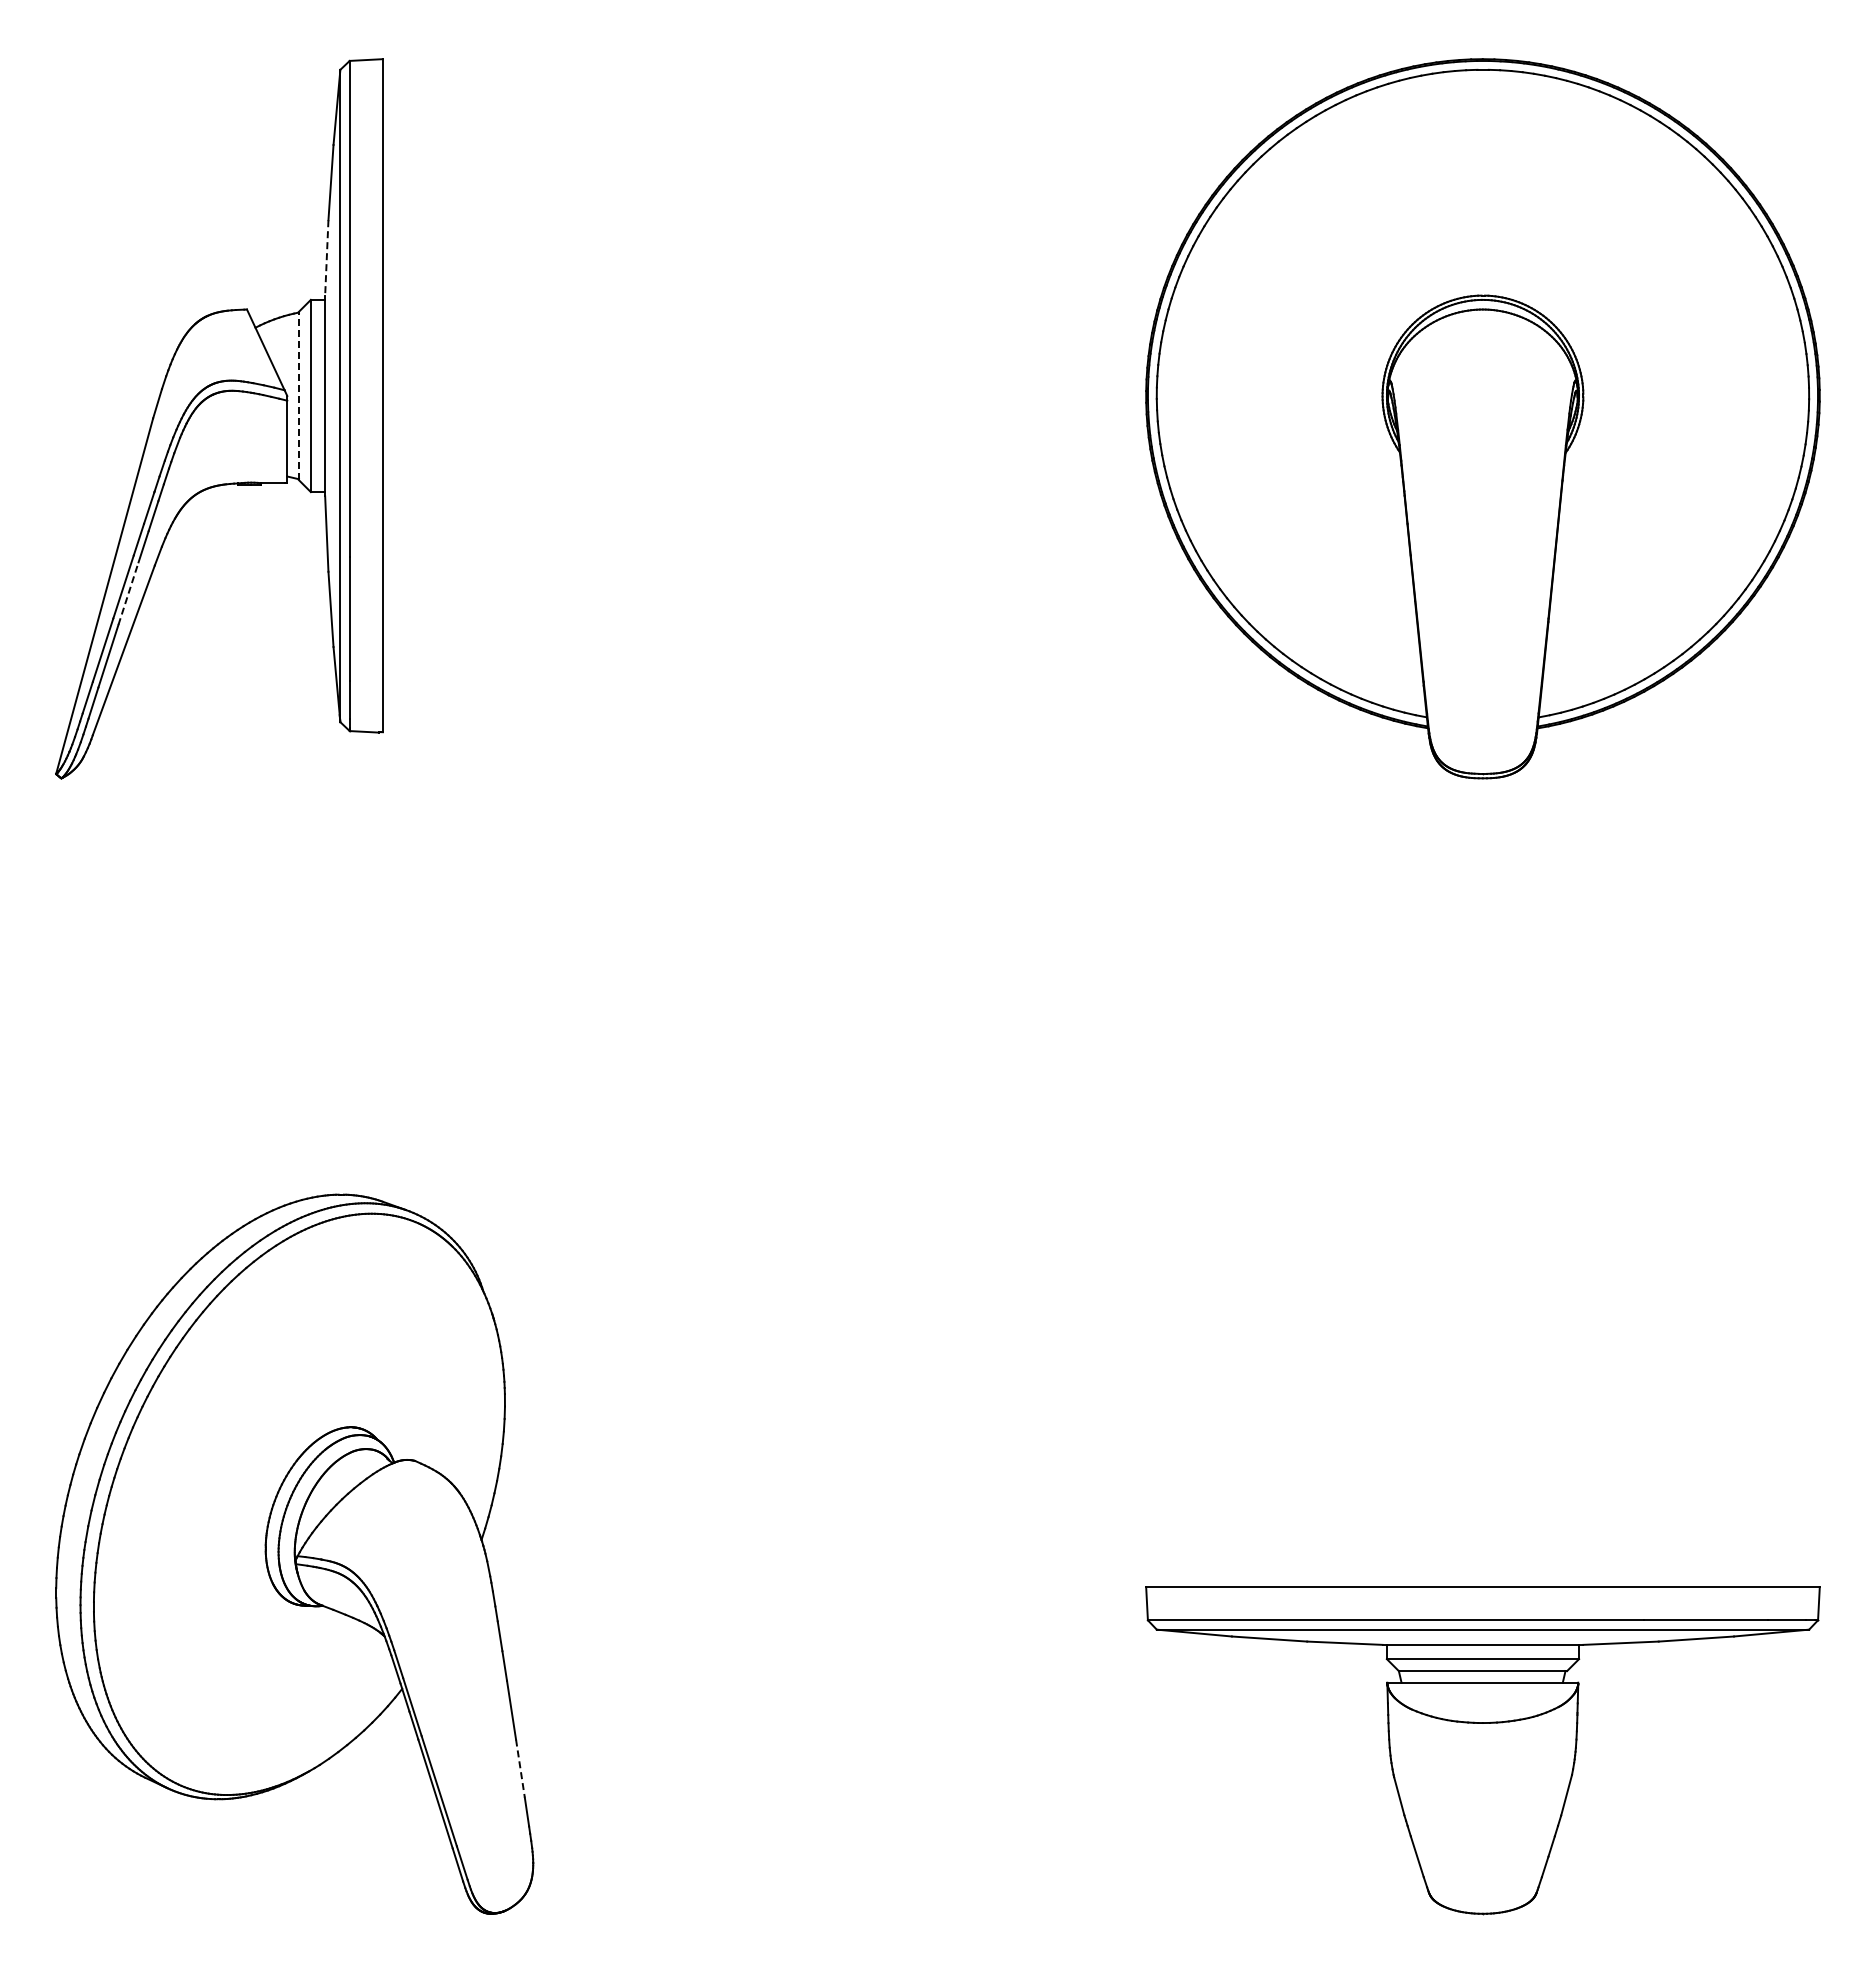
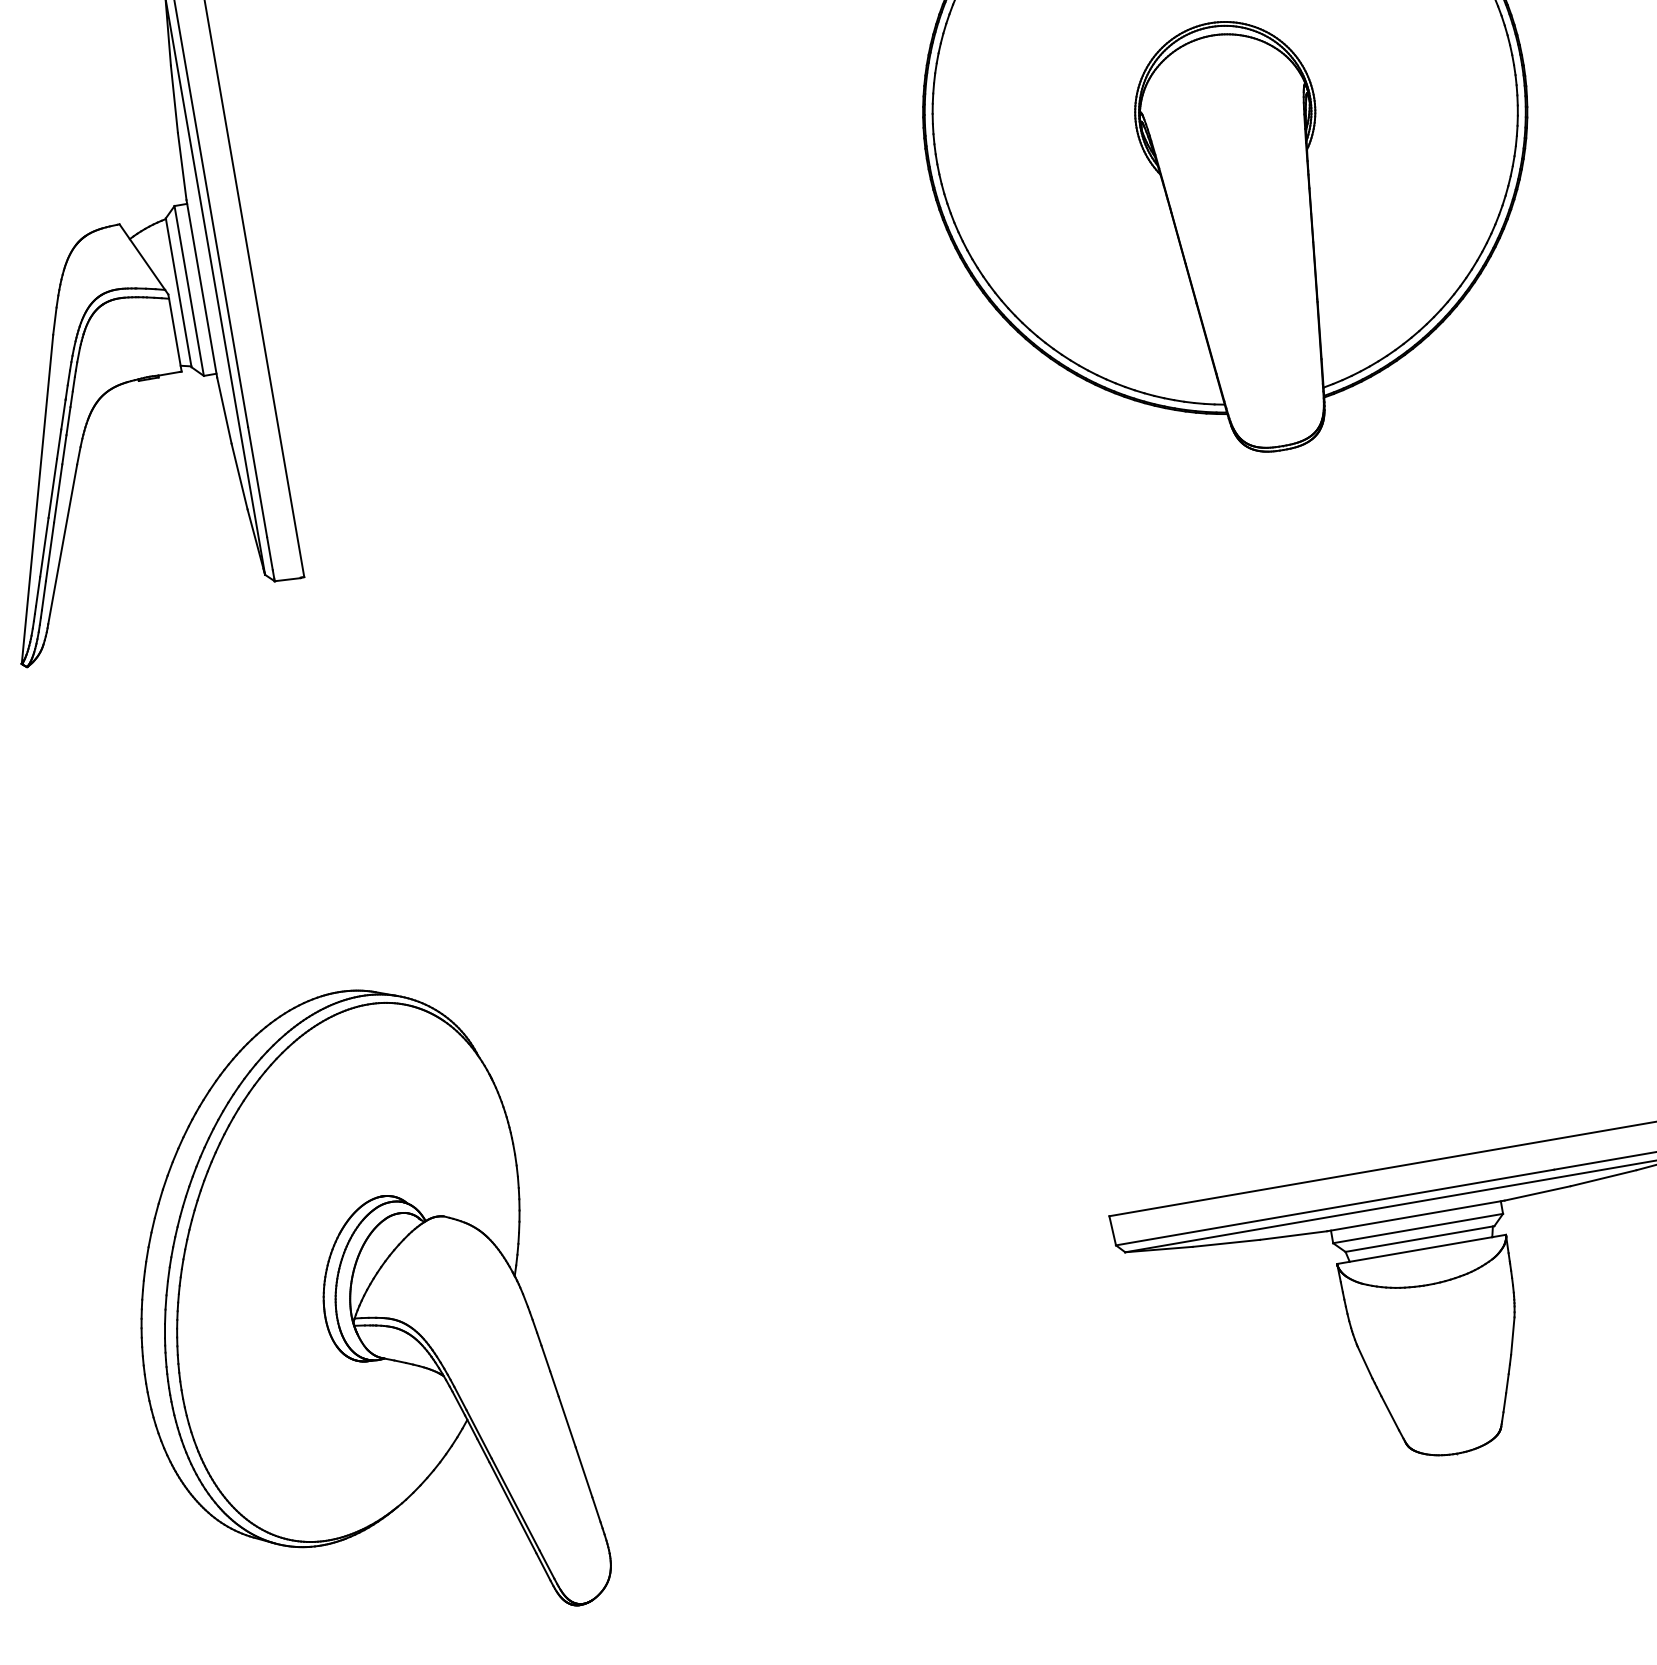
line: (326, 257) -> (181, 166), dashed -> solid
line: (298, 395) -> (178, 292), dashed -> solid
line: (128, 593) -> (58, 493), dashed -> solid
line: (520, 1769) -> (584, 1473), dashed -> solid

